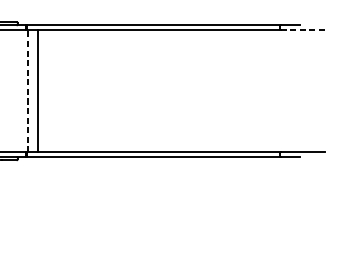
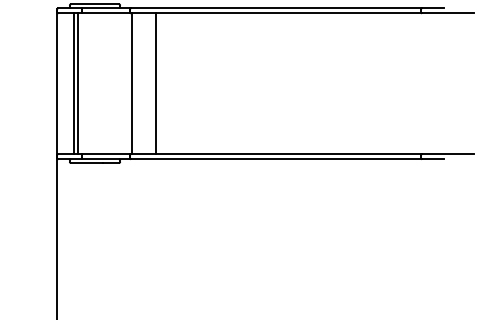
line: (302, 30) -> (447, 13), dashed -> solid
line: (28, 91) -> (132, 83), dashed -> solid
line: (37, 91) -> (155, 83), moved

